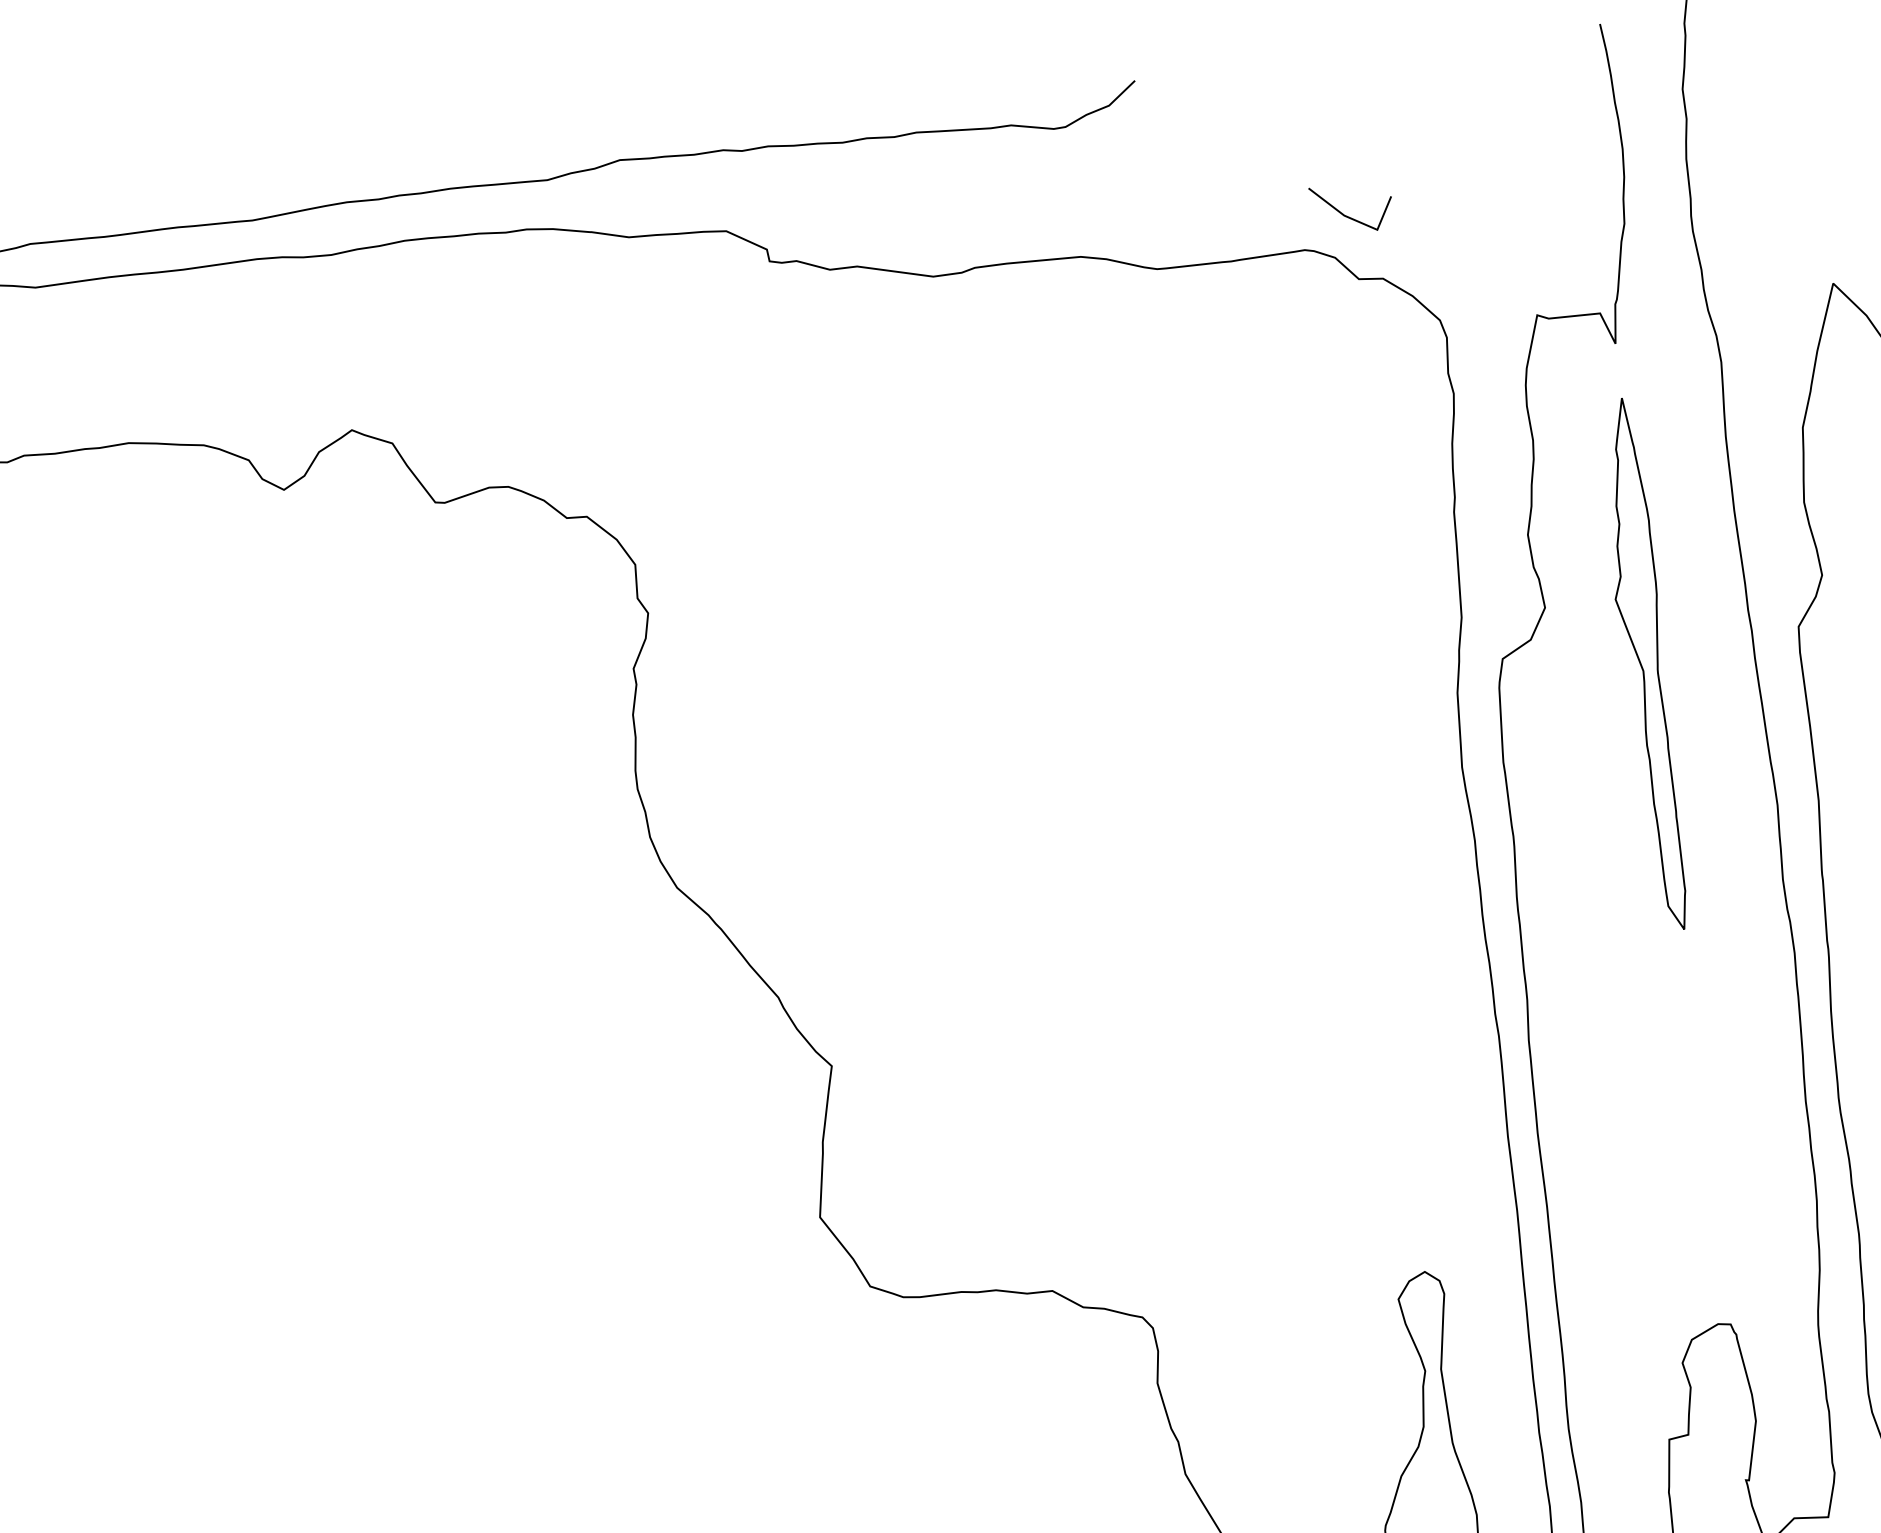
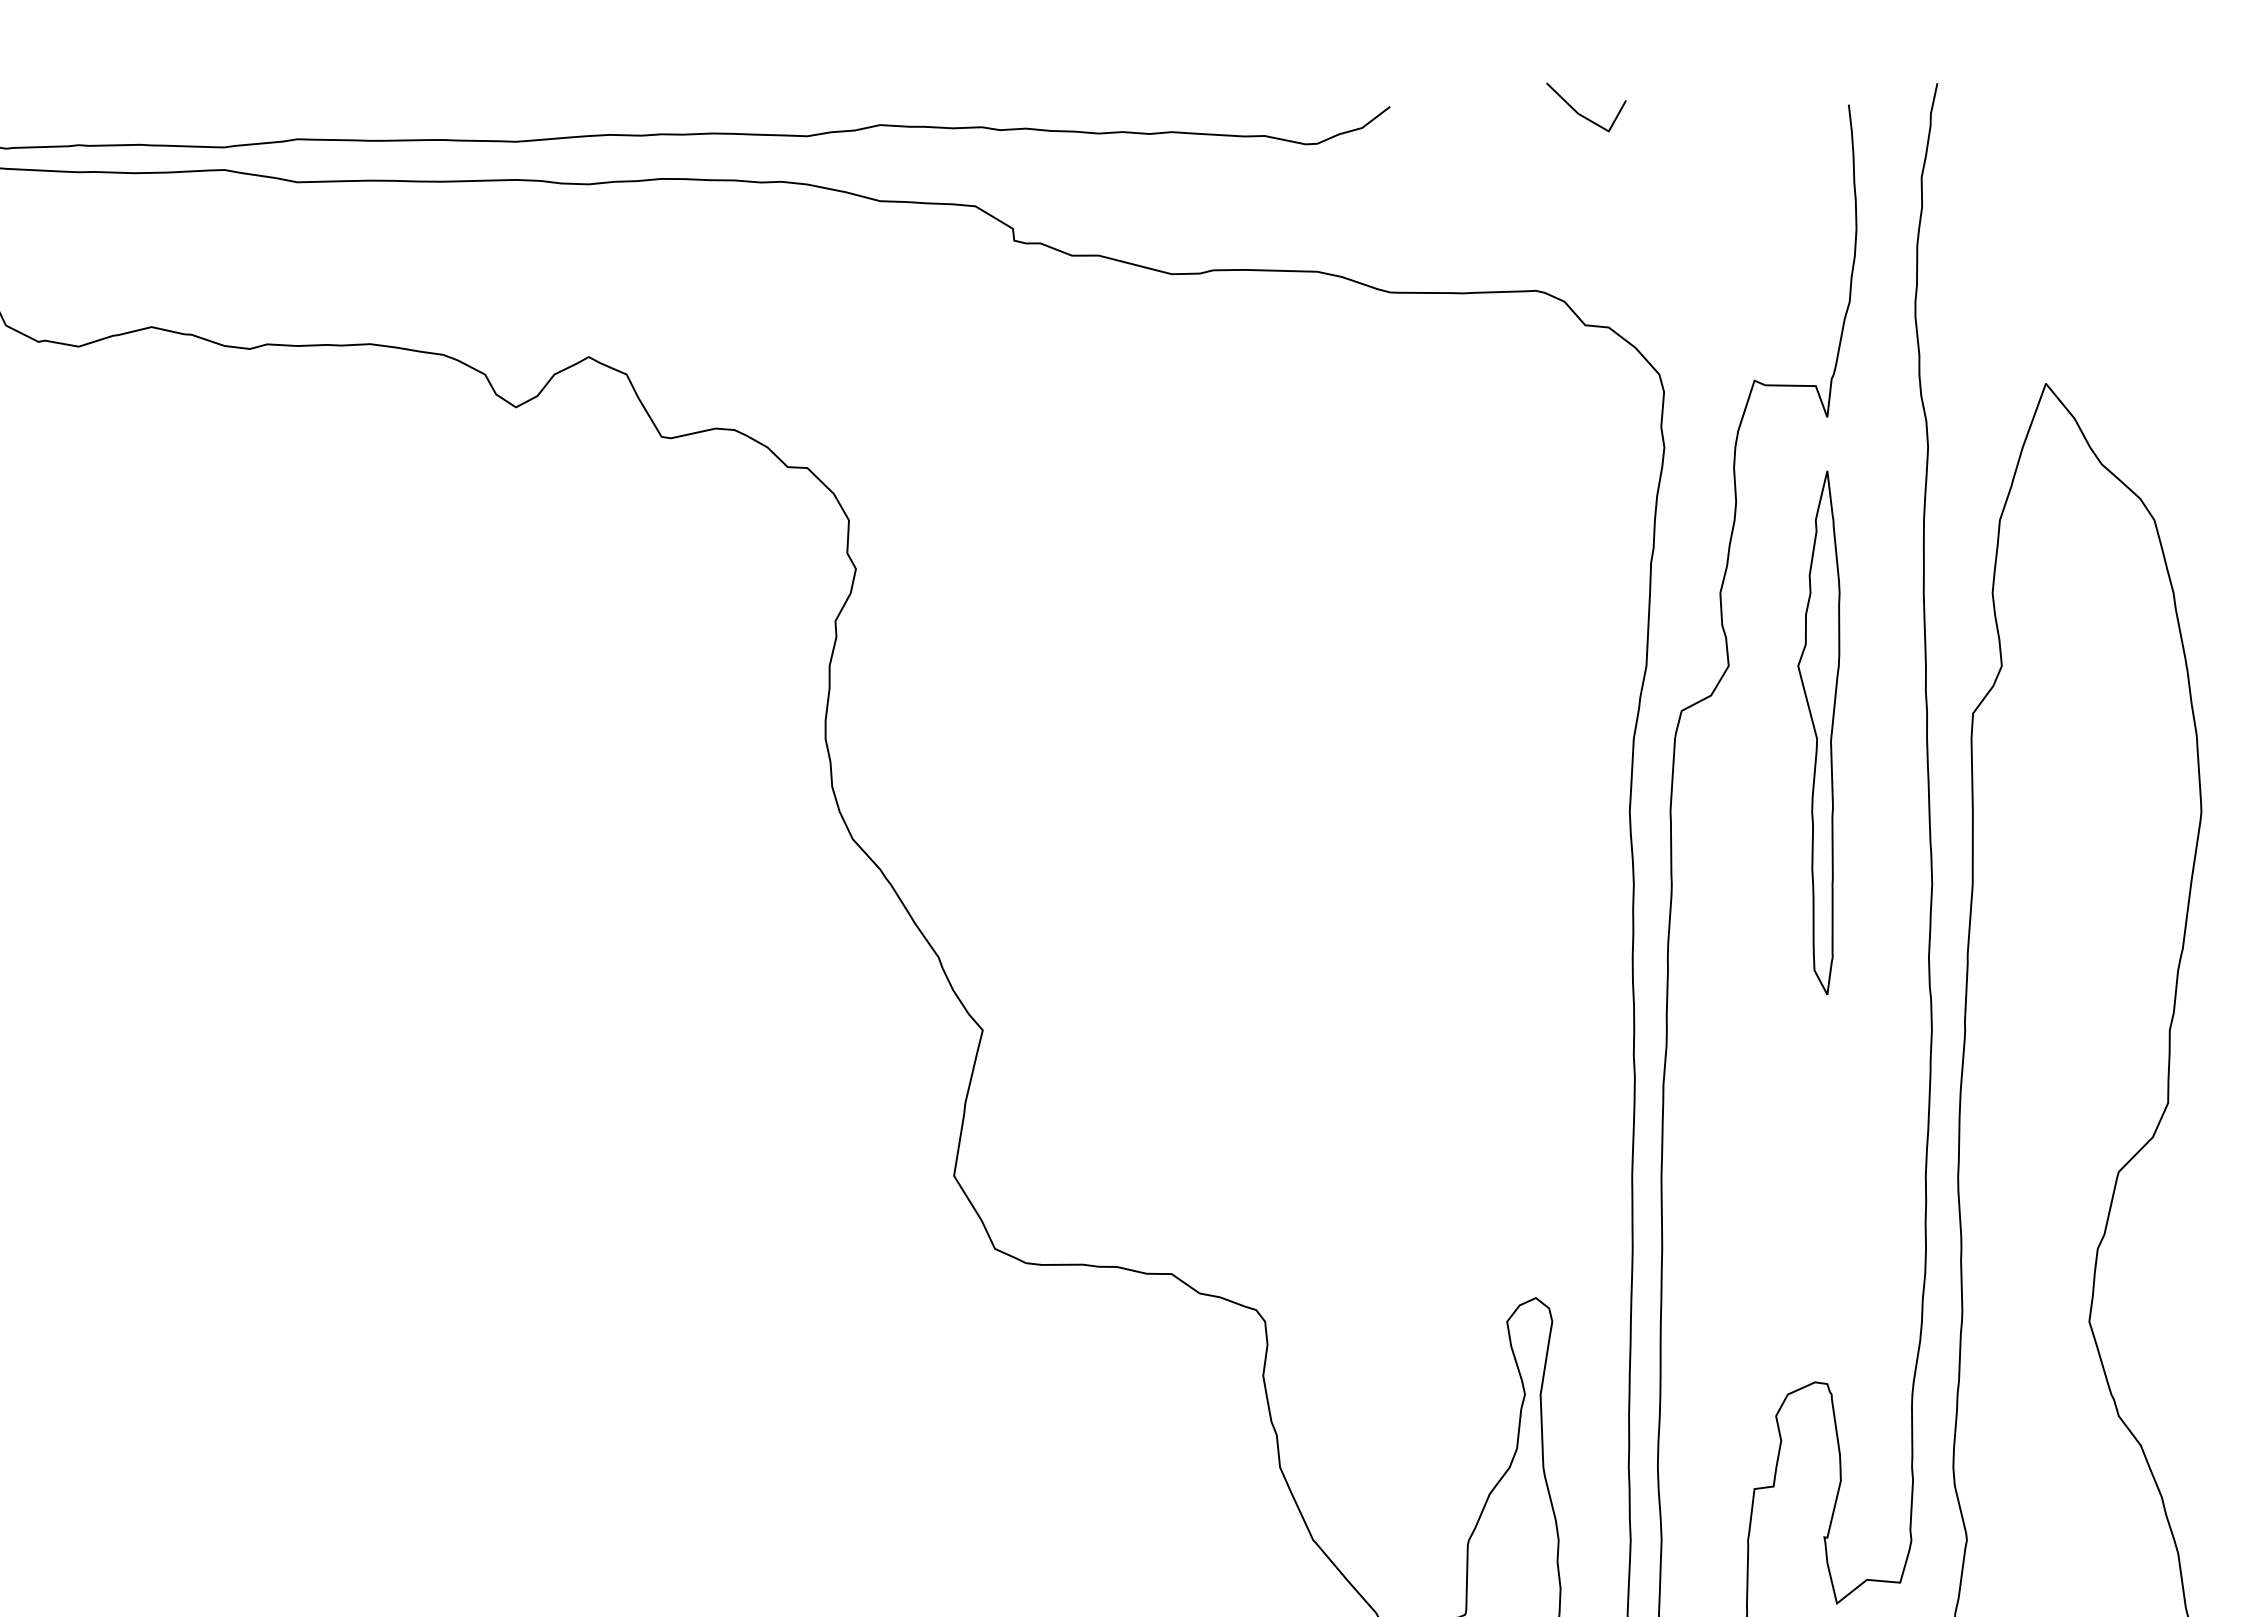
line: (1349, 216) -> (1583, 115), moved

